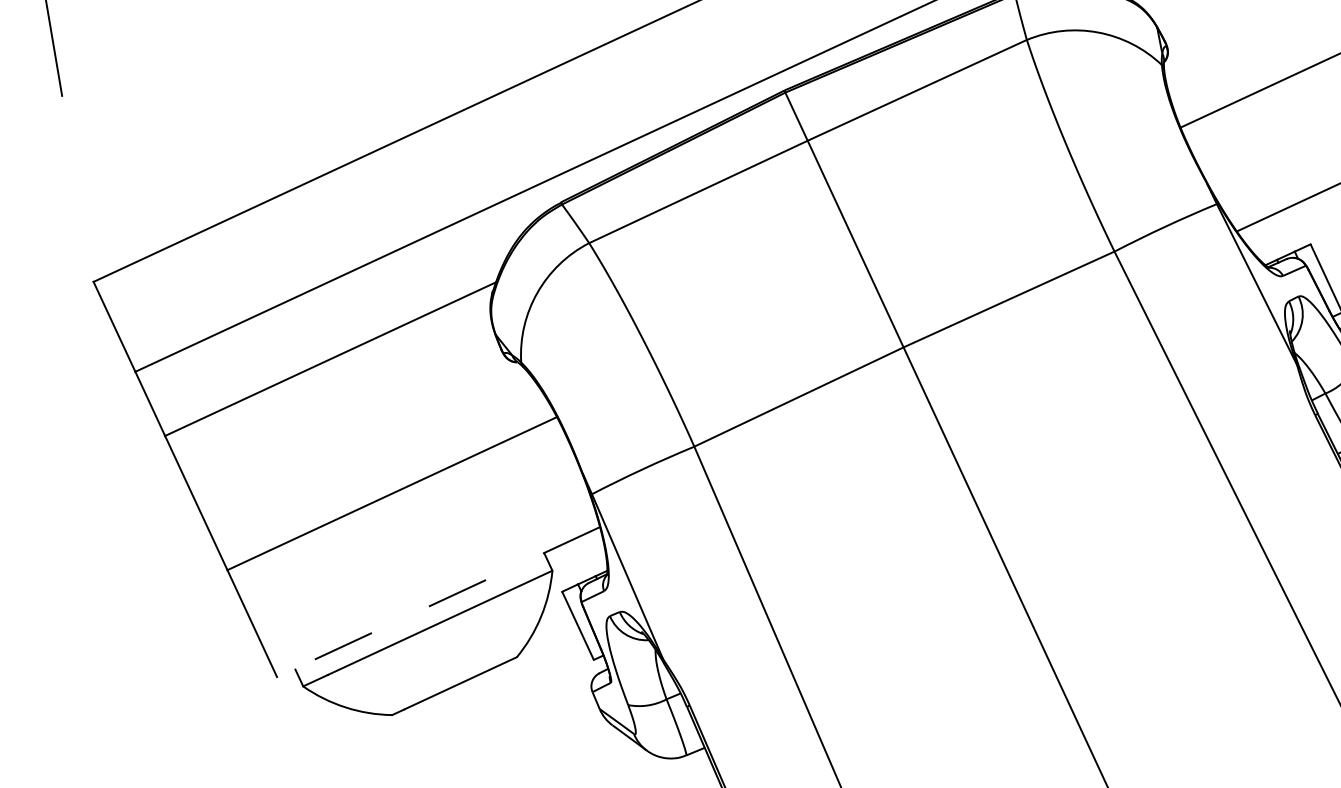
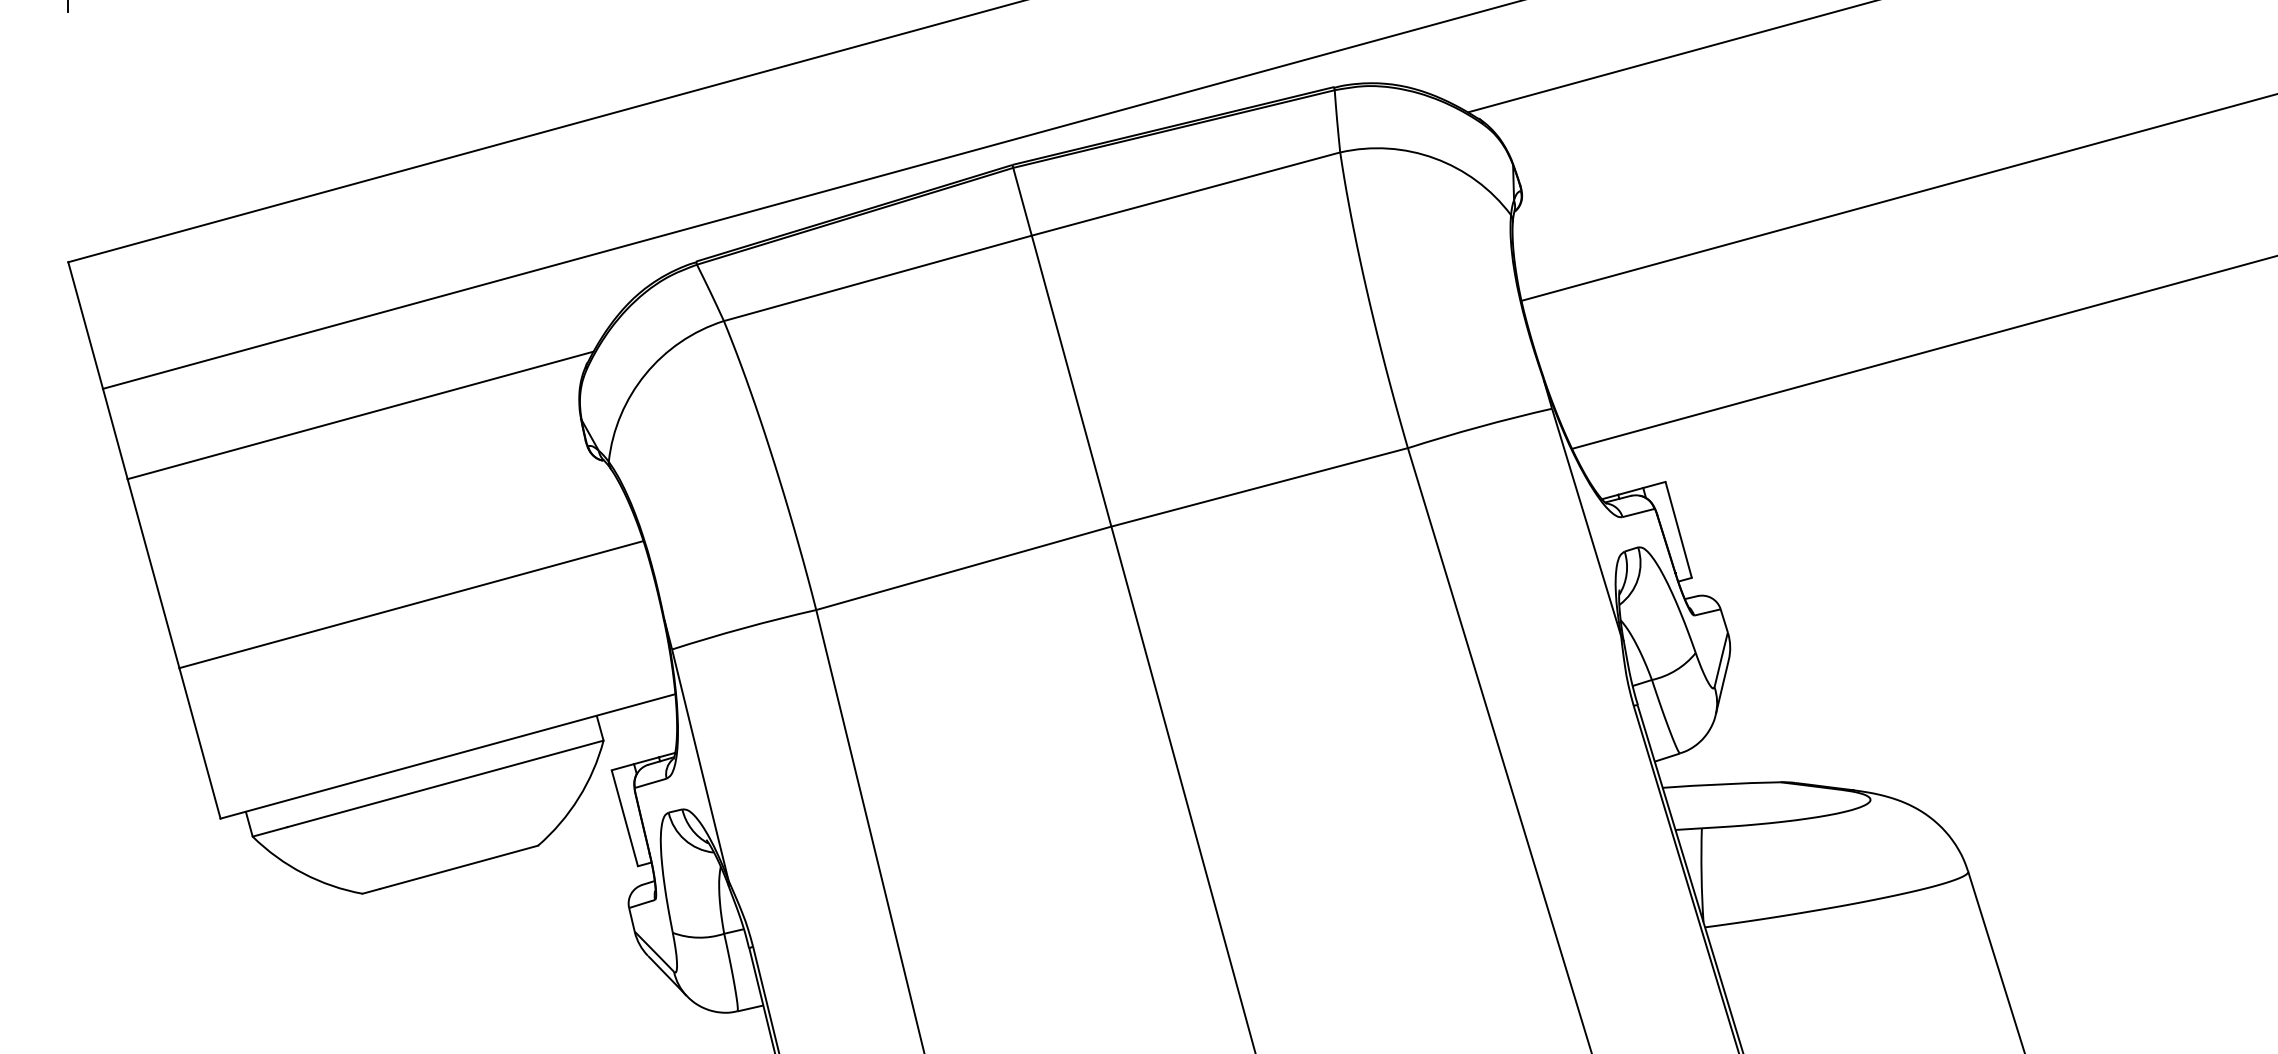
line: (438, 602) -> (447, 756), dashed -> solid

